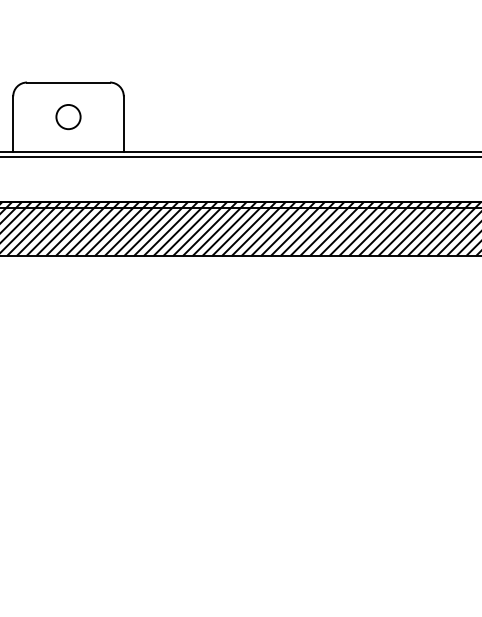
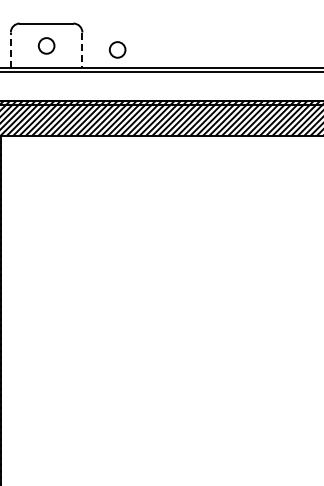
circle: (177, 122) -> (117, 49), added
line: (12, 124) -> (10, 50), solid -> dashed
line: (123, 124) -> (82, 50), solid -> dashed

